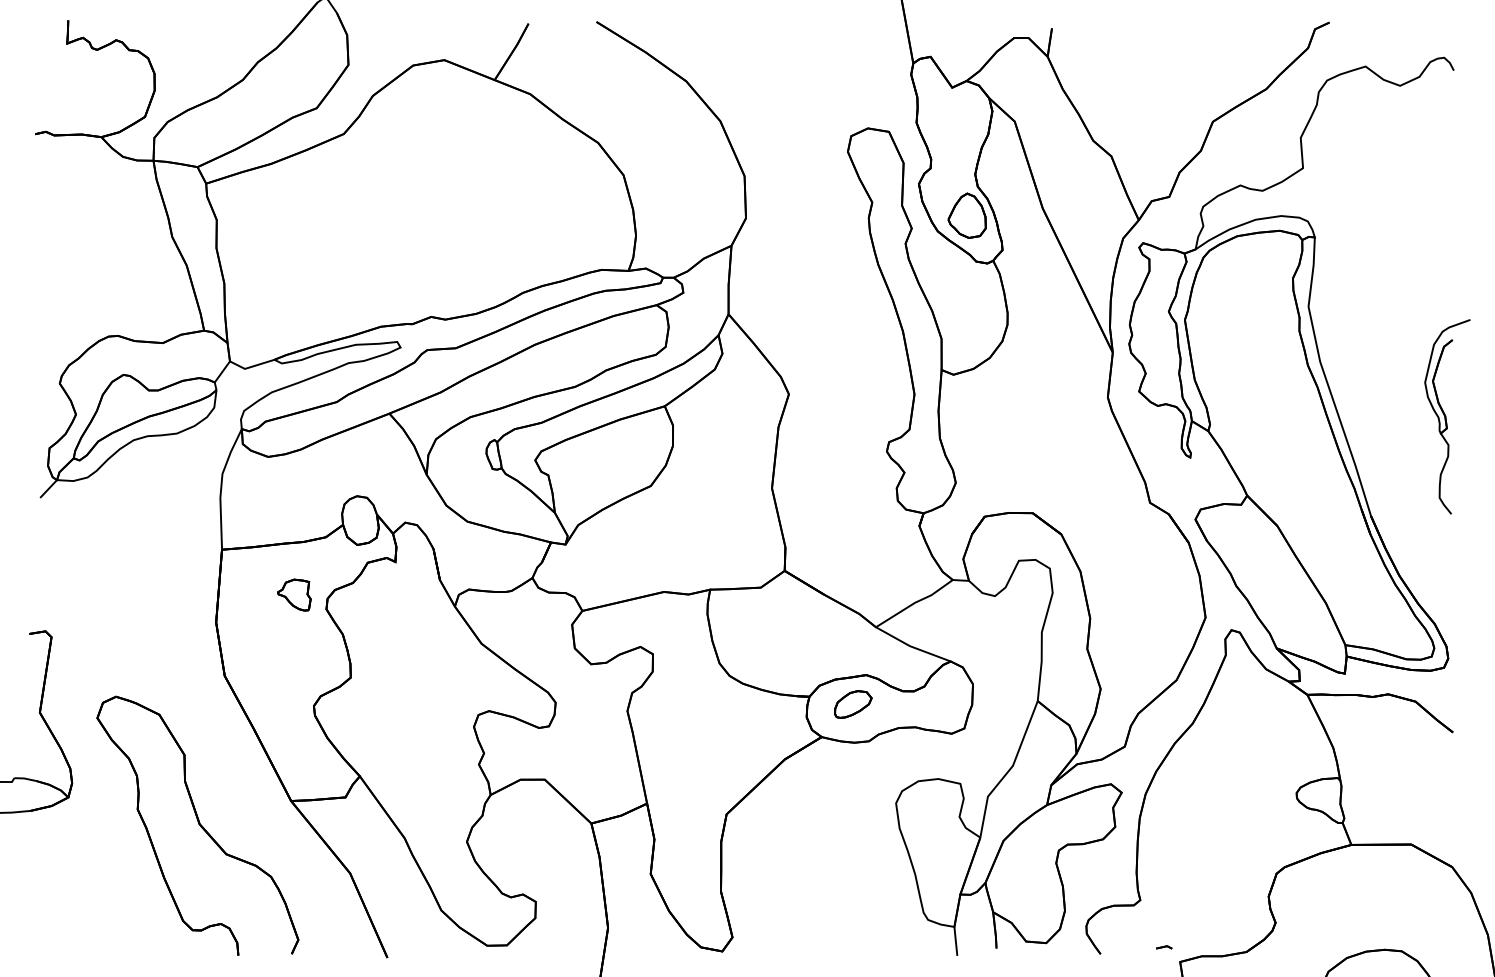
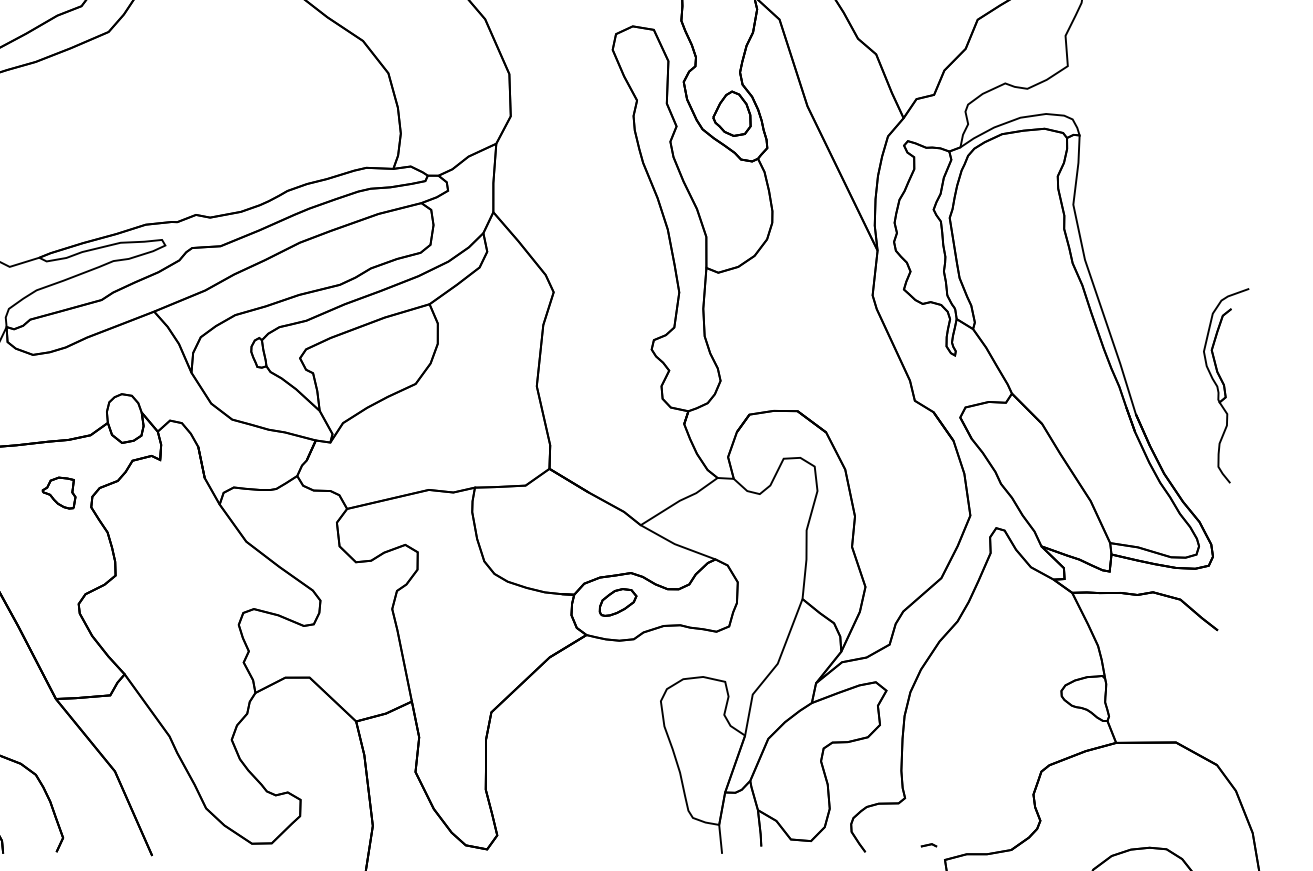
part: (1447, 416) -> (1226, 385), moved

